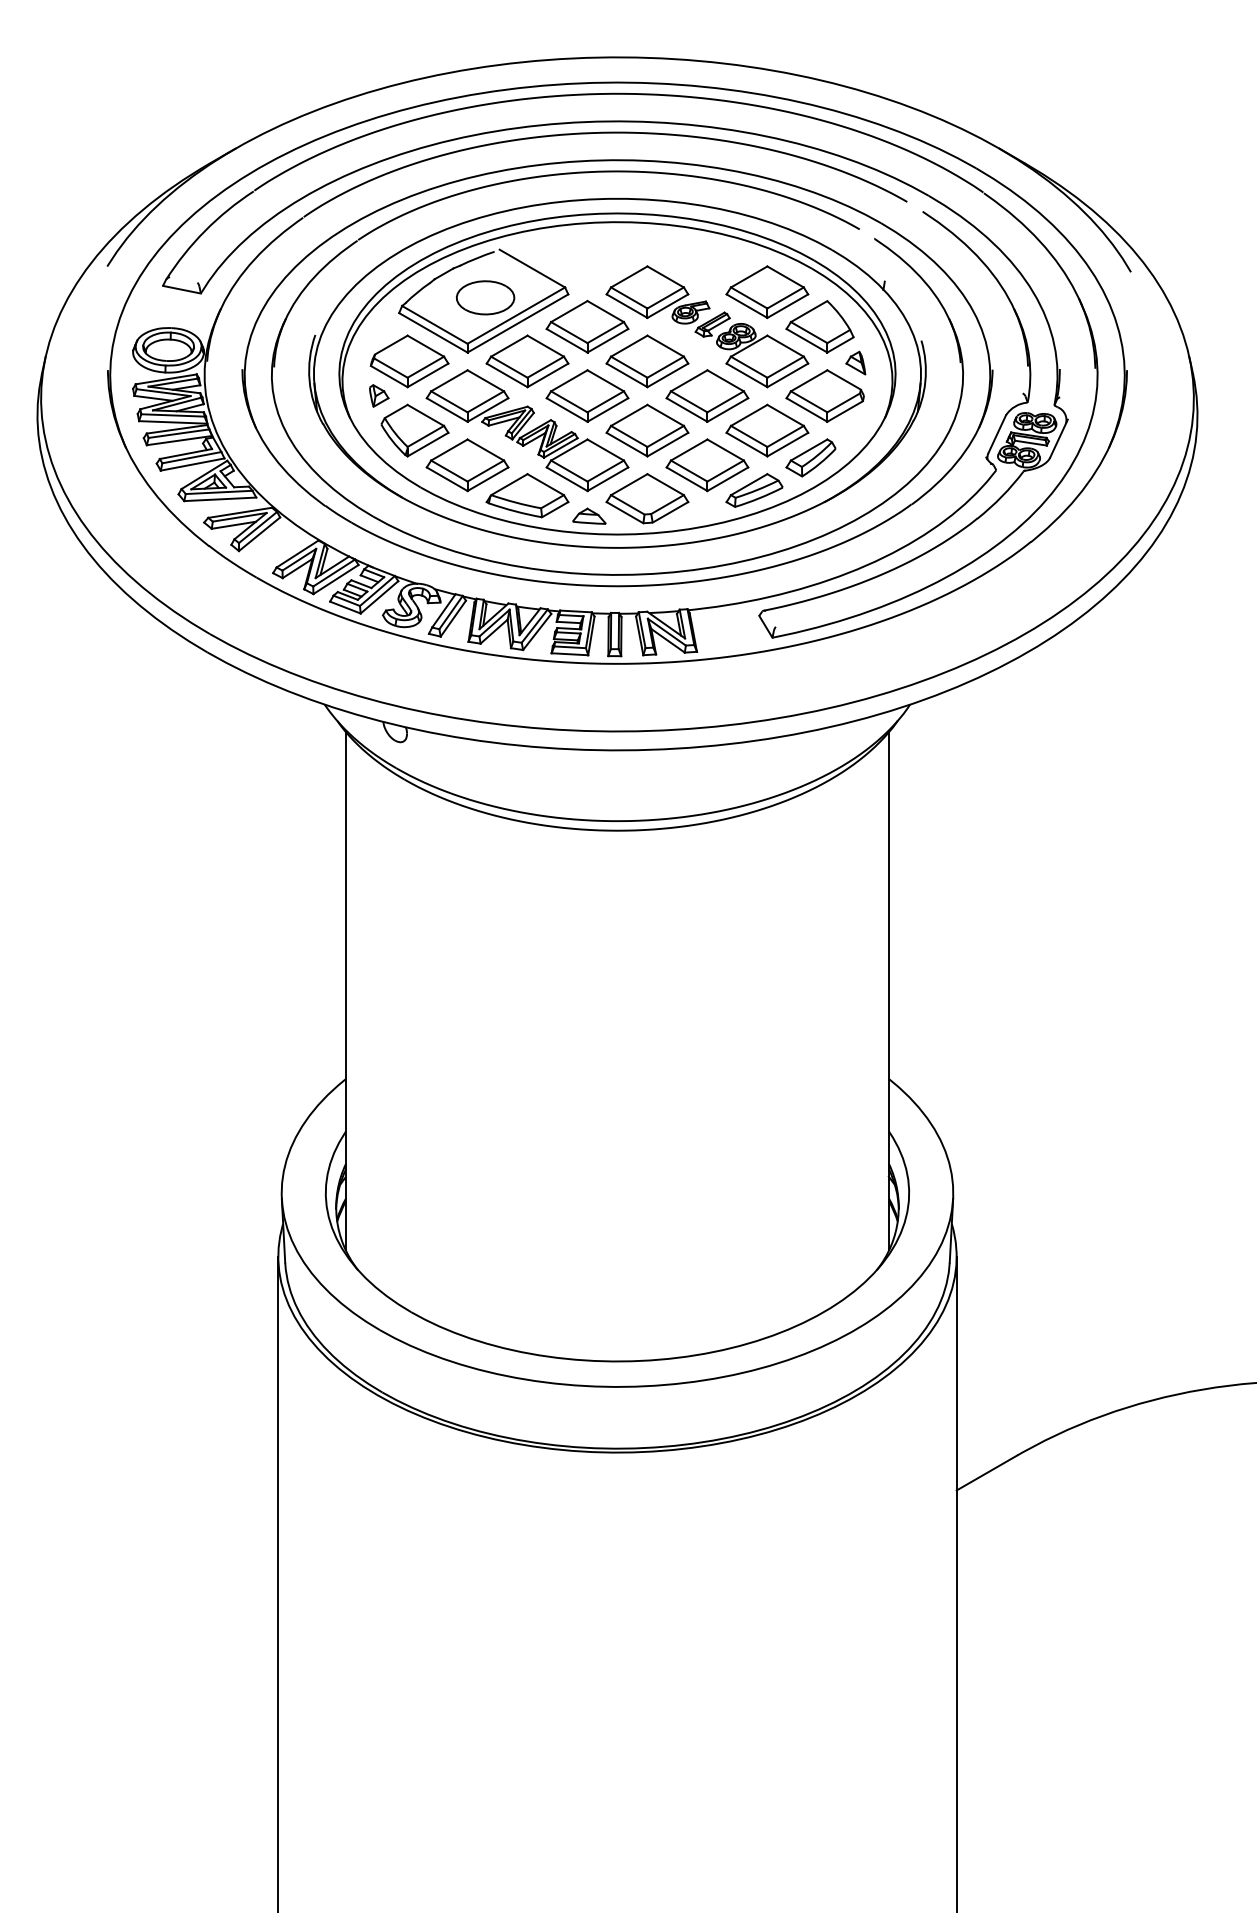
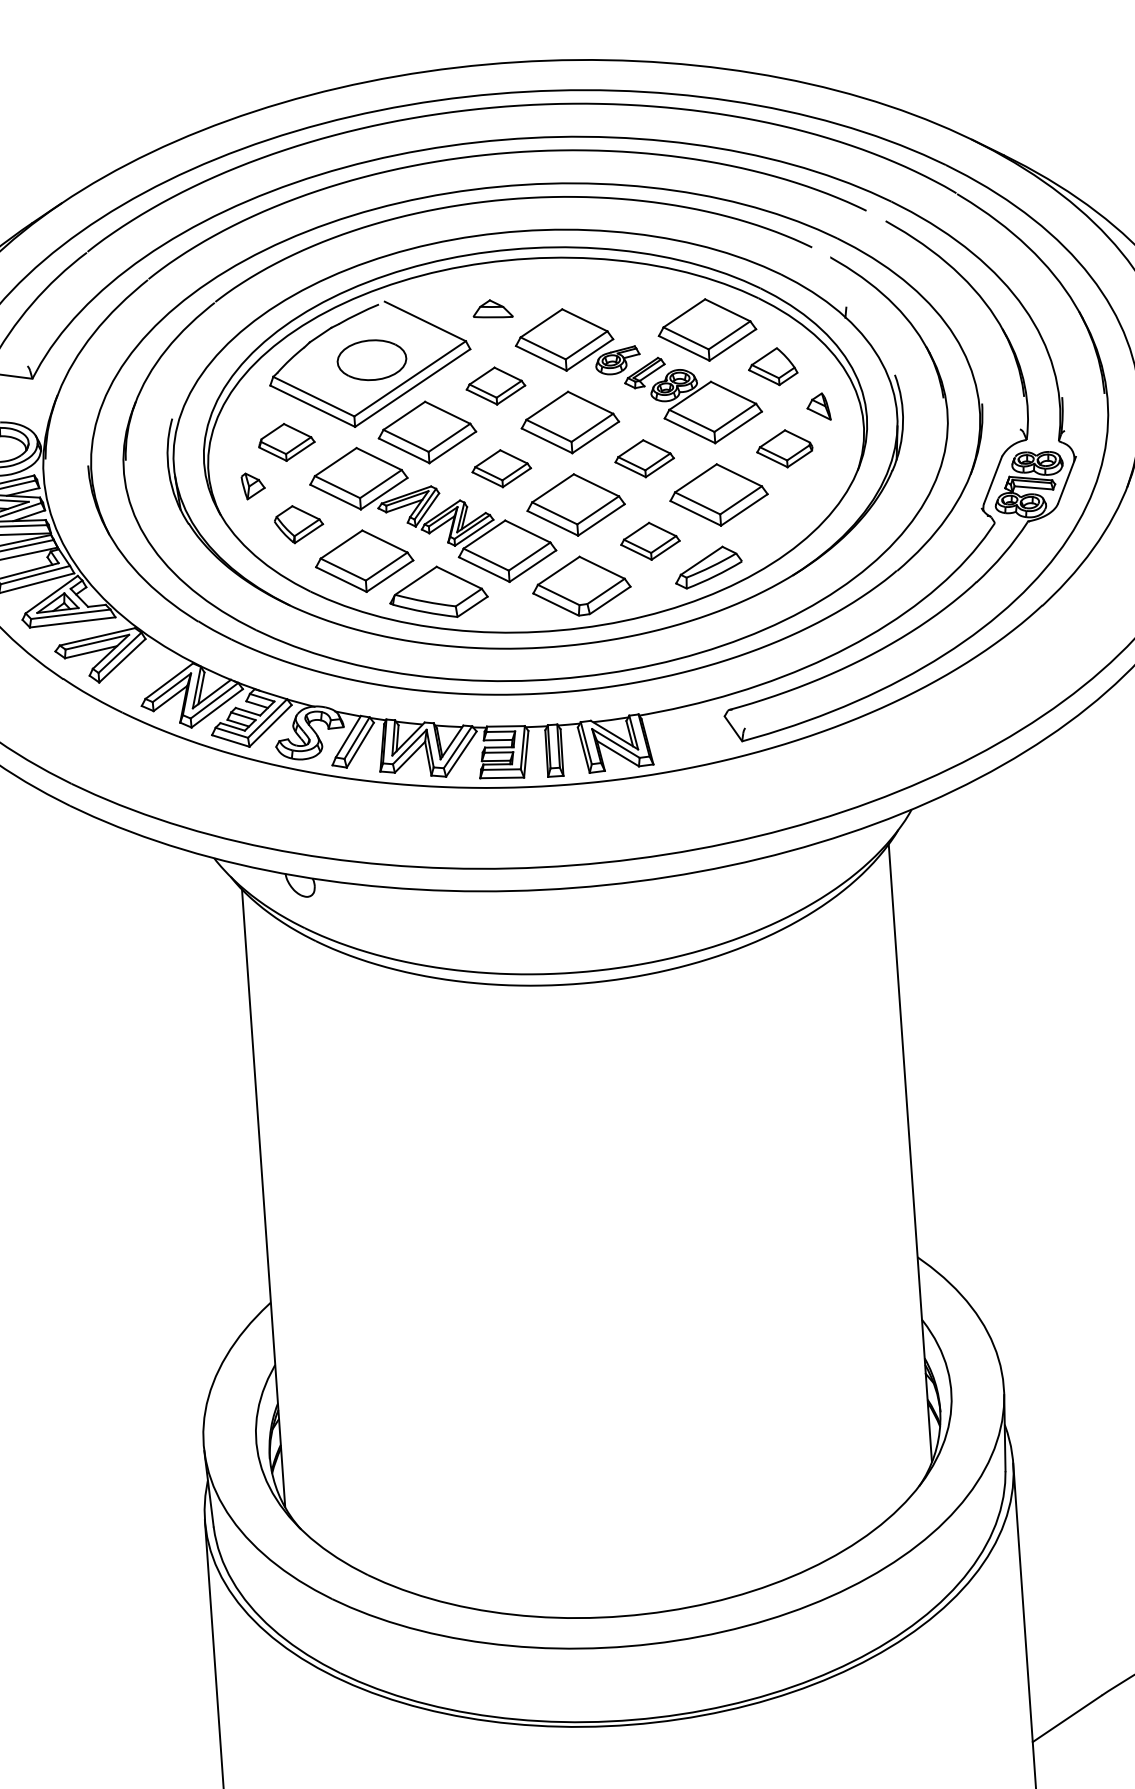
part: (587, 326) -> (495, 385), size x0.6
part: (819, 326) -> (772, 366), size x0.6
part: (409, 361) -> (286, 442), size x0.6
part: (587, 395) -> (501, 468), size x0.6
part: (707, 395) -> (644, 458), size x0.6
part: (824, 395) -> (783, 448), size x0.6
part: (414, 430) -> (298, 524), size x0.6
part: (810, 457) -> (772, 523), removed
part: (707, 465) -> (650, 541), size x0.6
part: (589, 515) -> (492, 308), moved

